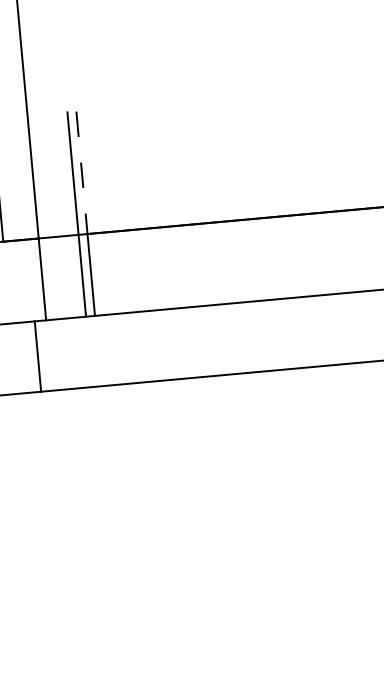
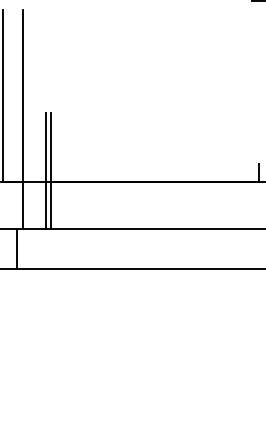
line: (81, 172) -> (50, 147), dashed -> solid

